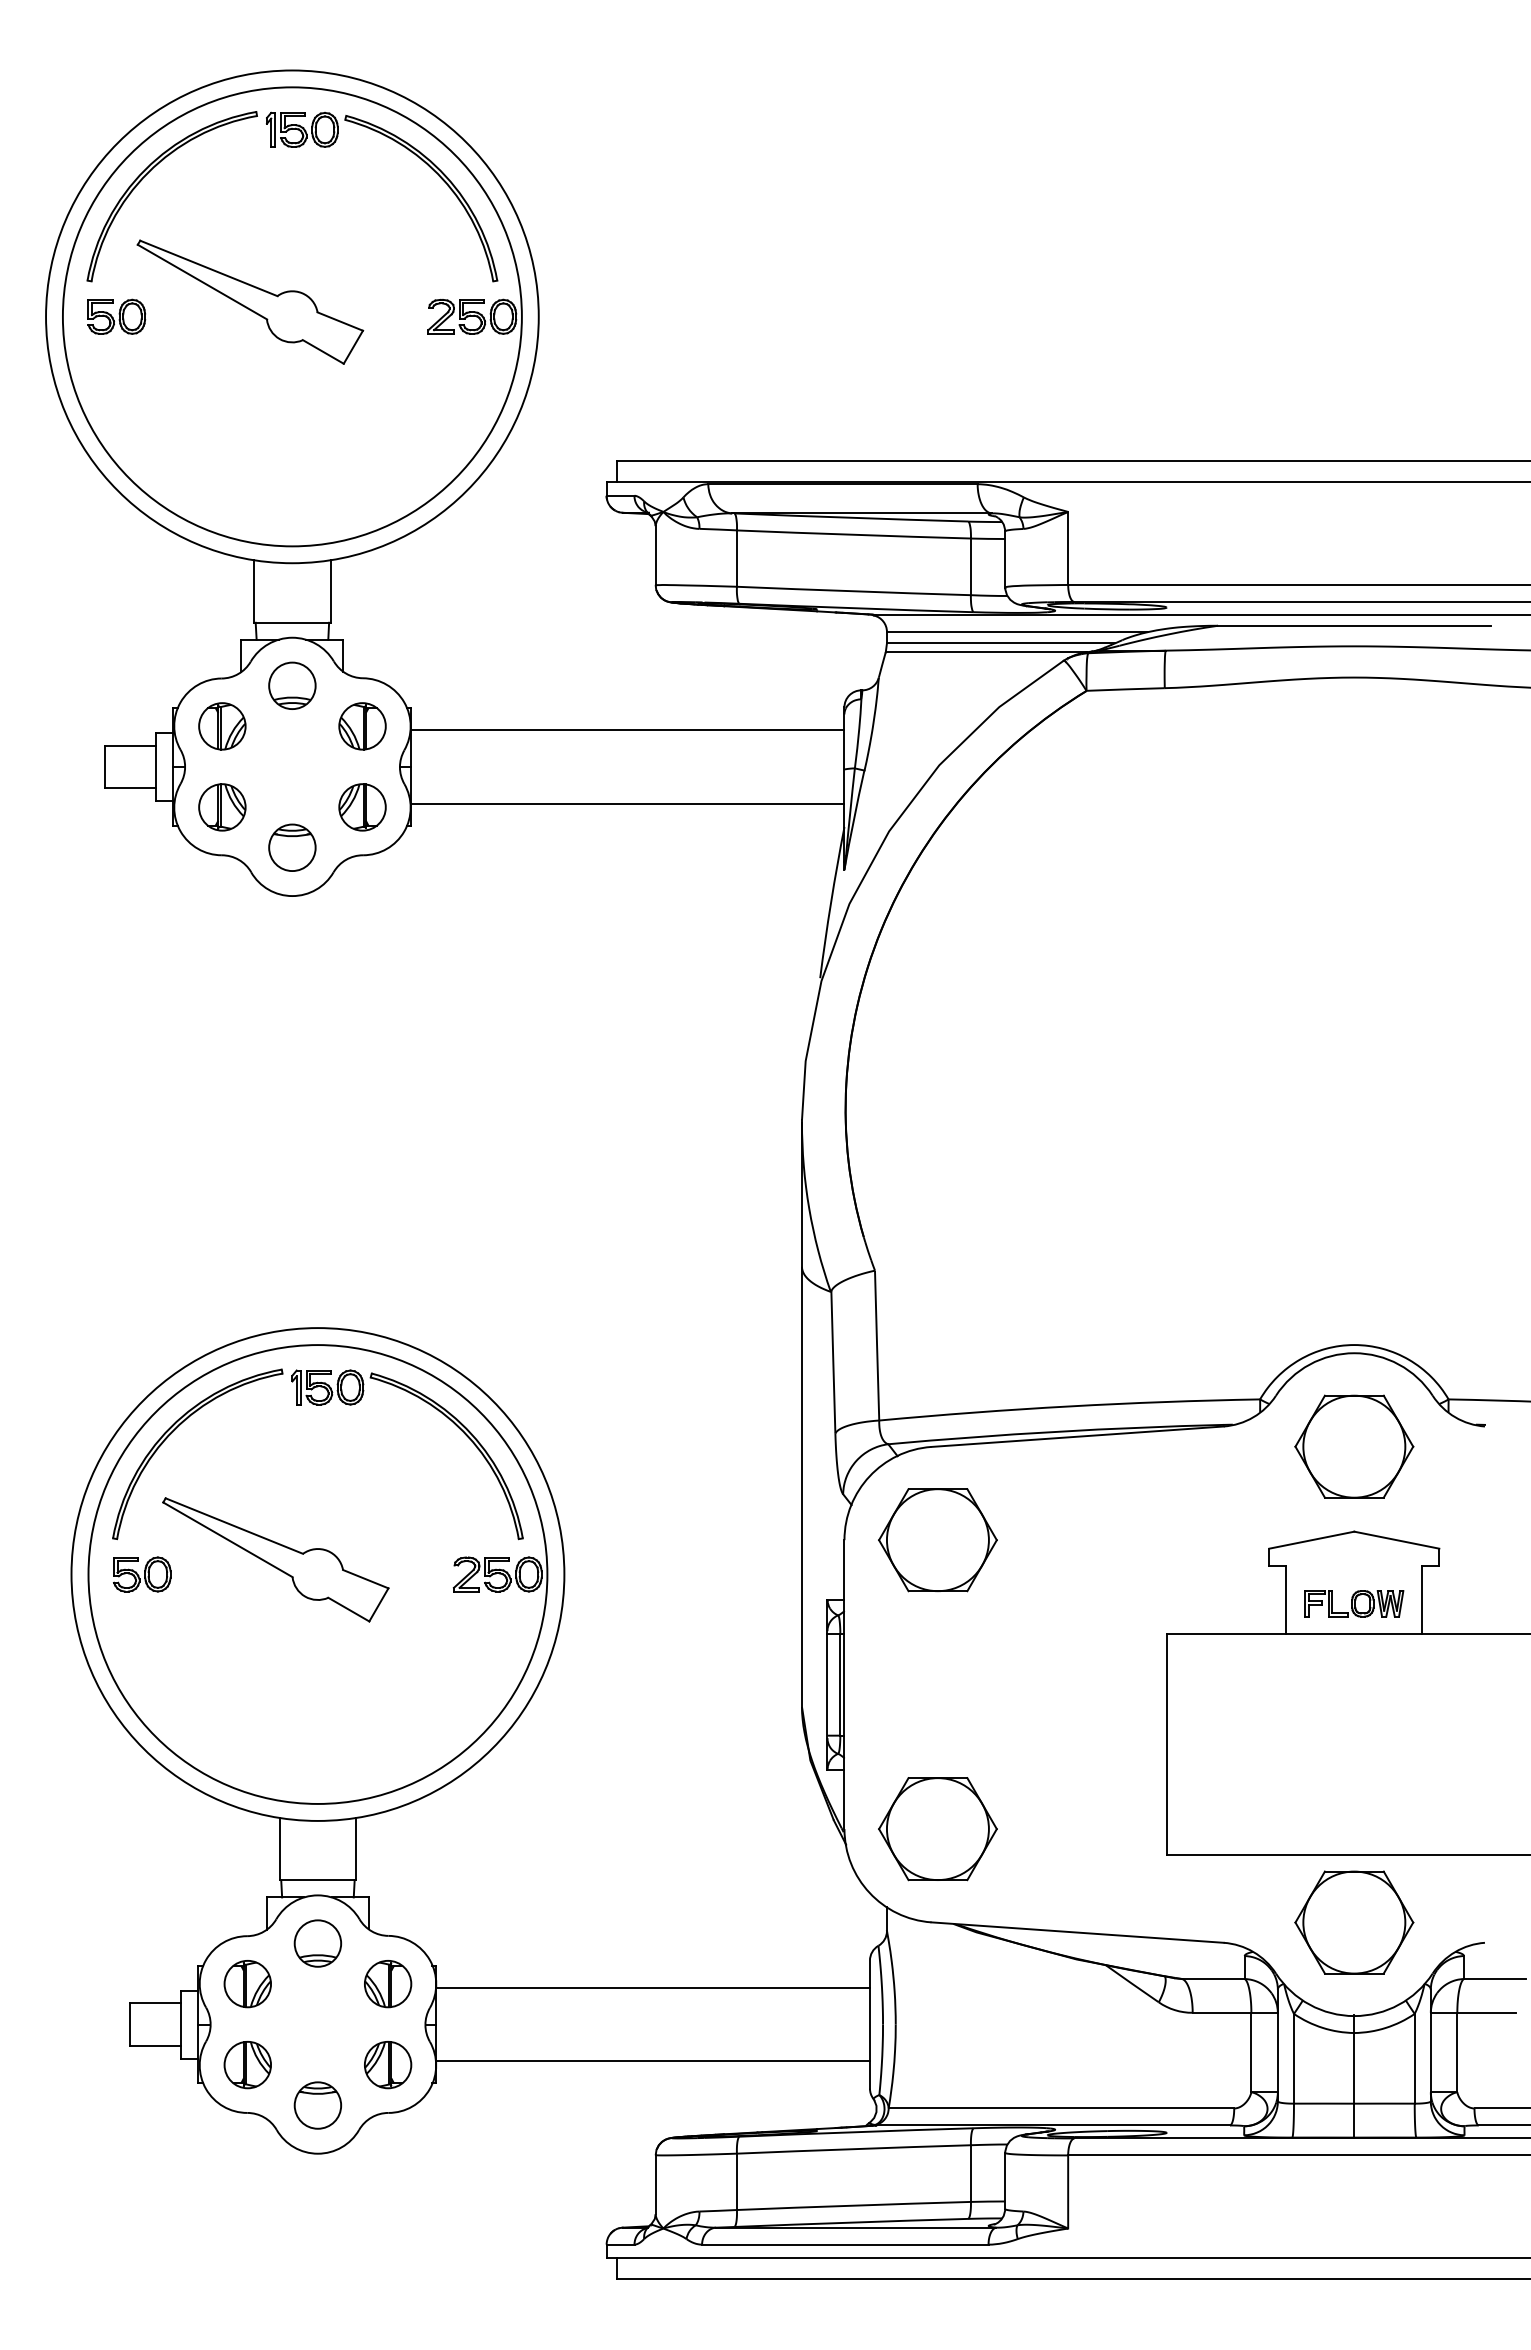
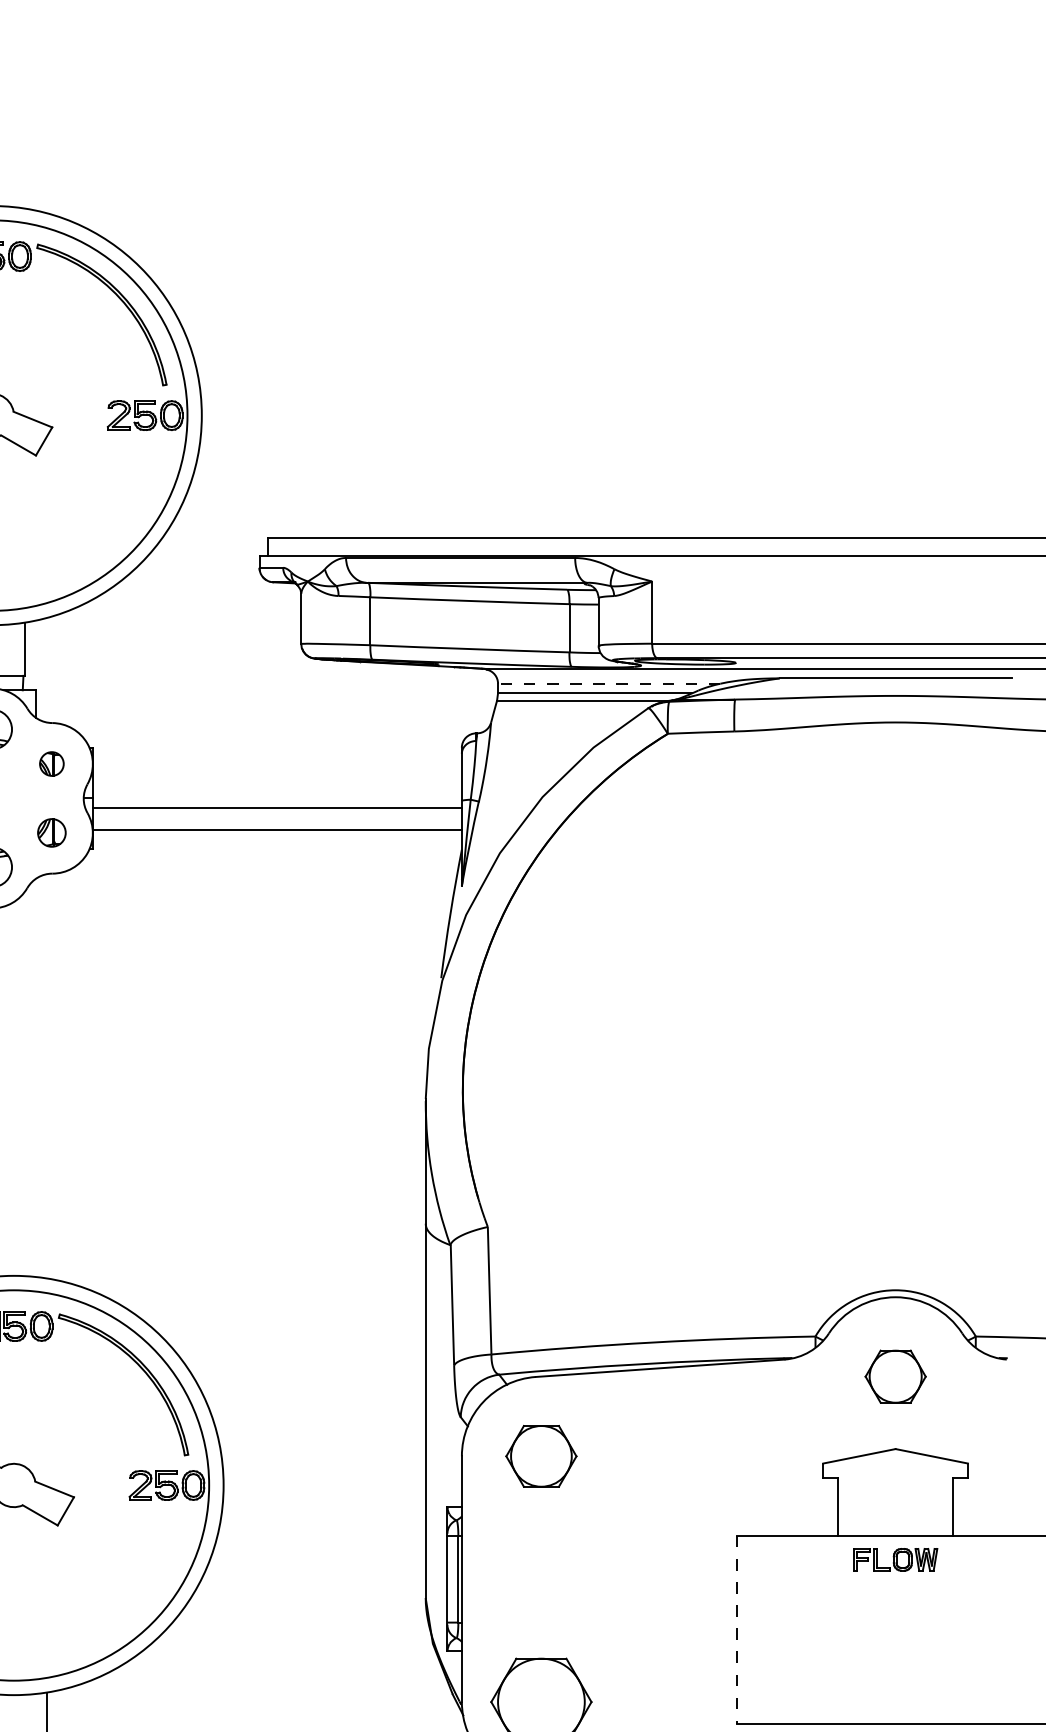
line: (1017, 632) -> (609, 684), solid -> dashed
part: (362, 726) -> (51, 764), size x0.6
line: (627, 730) -> (277, 808), moved
part: (362, 807) -> (51, 833), size x0.7
part: (1354, 1446) -> (895, 1376), size x0.6
part: (937, 1540) -> (541, 1456), size x0.7
part: (1354, 1603) -> (895, 1559), moved
line: (1167, 1744) -> (736, 1630), solid -> dashed

